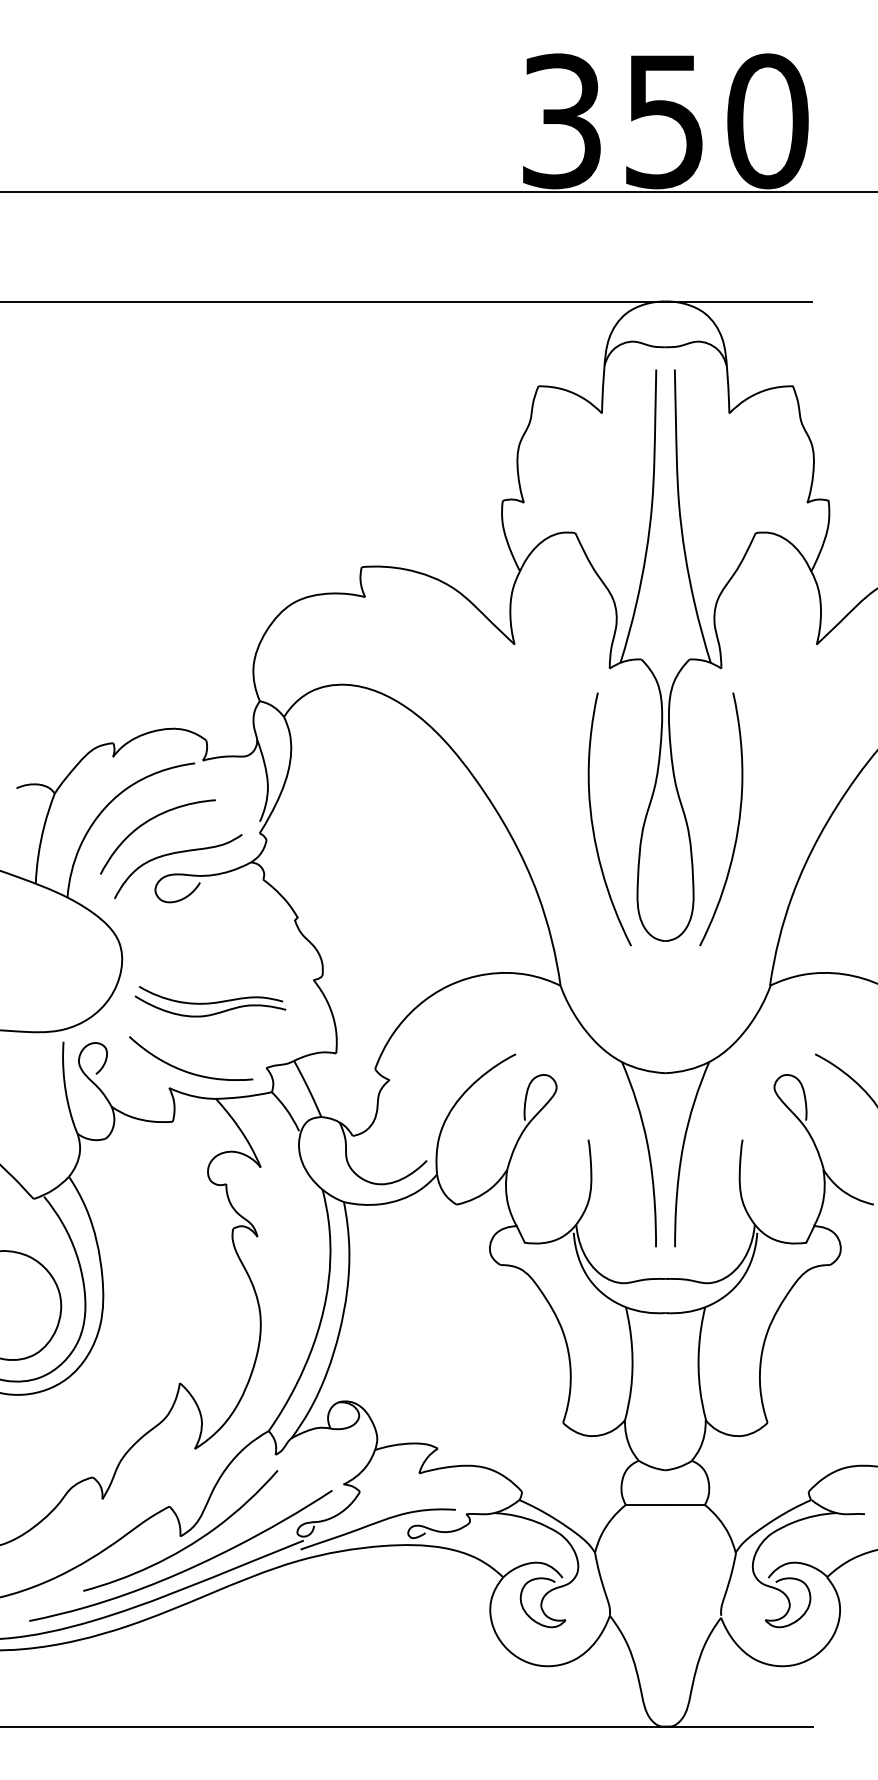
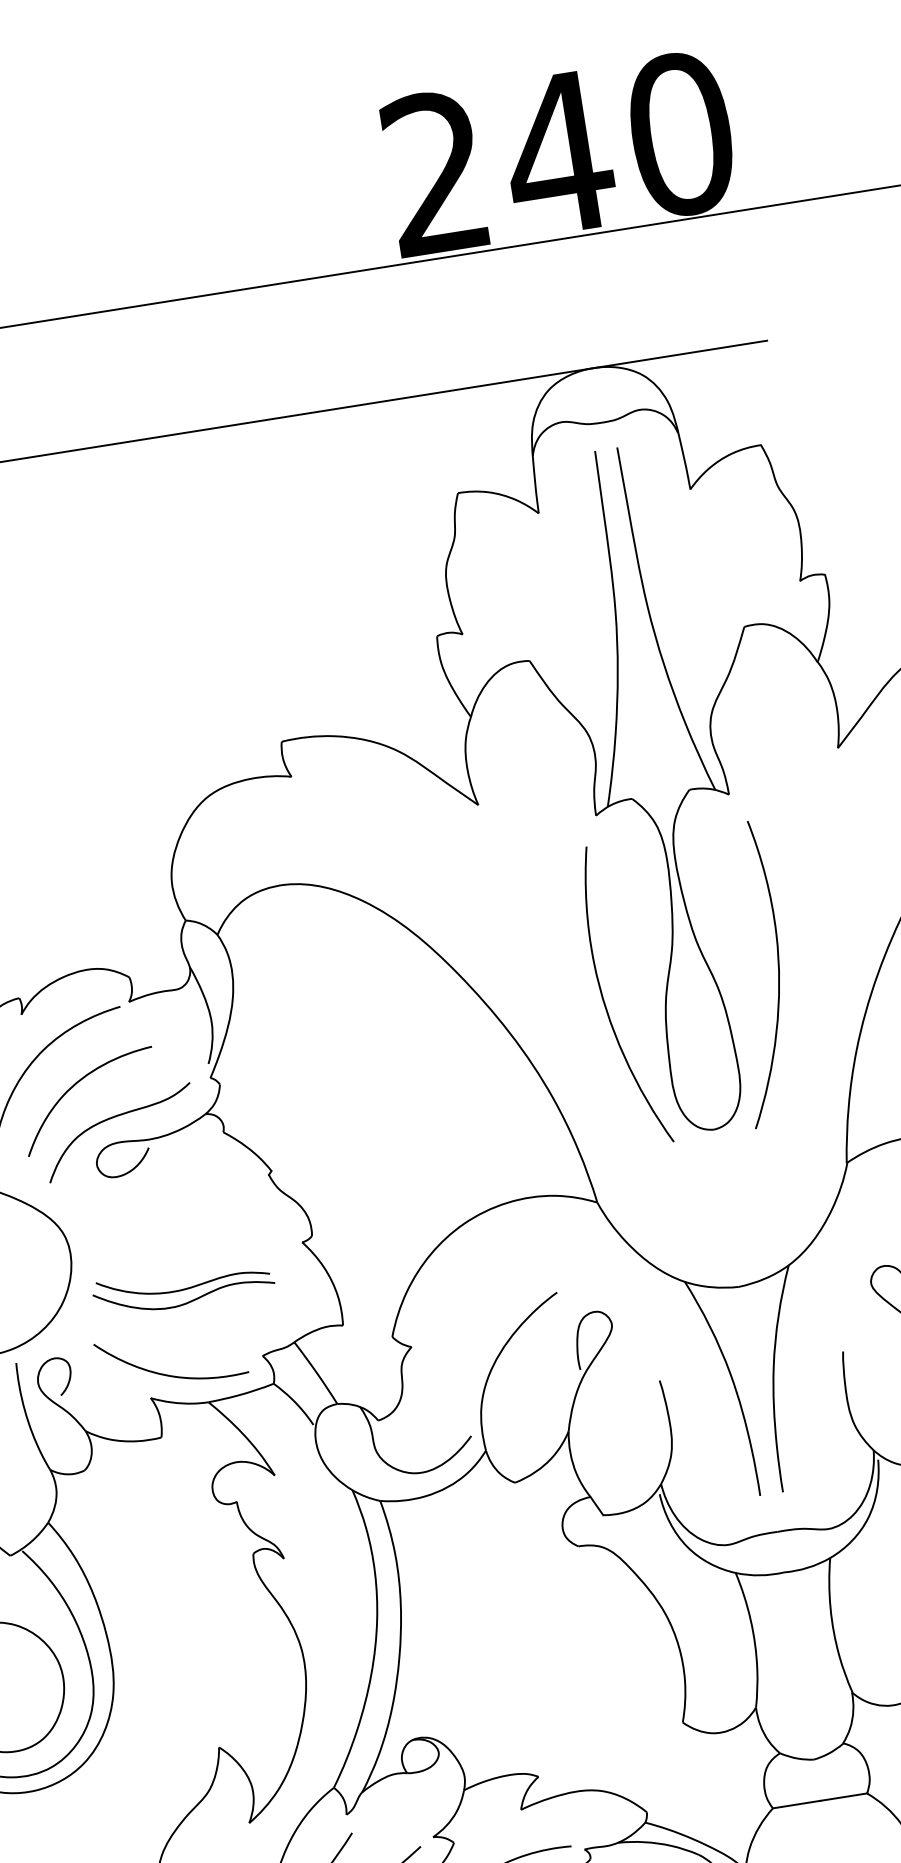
text: (614, 121) -> (498, 163), 350 -> 240

